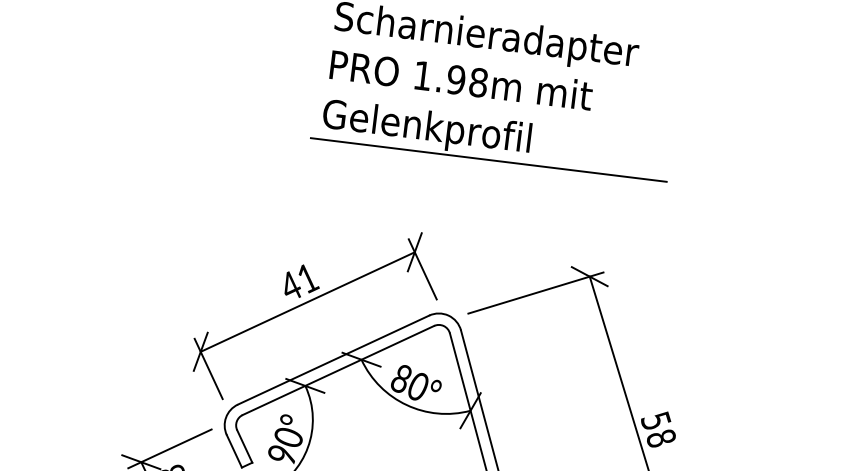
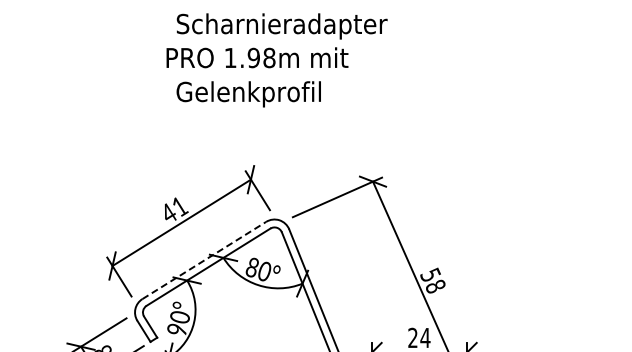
text: (461, 79) -> (257, 57), moved
line: (488, 160) -> (293, 110), removed
line: (333, 360) -> (204, 260), solid -> dashed

